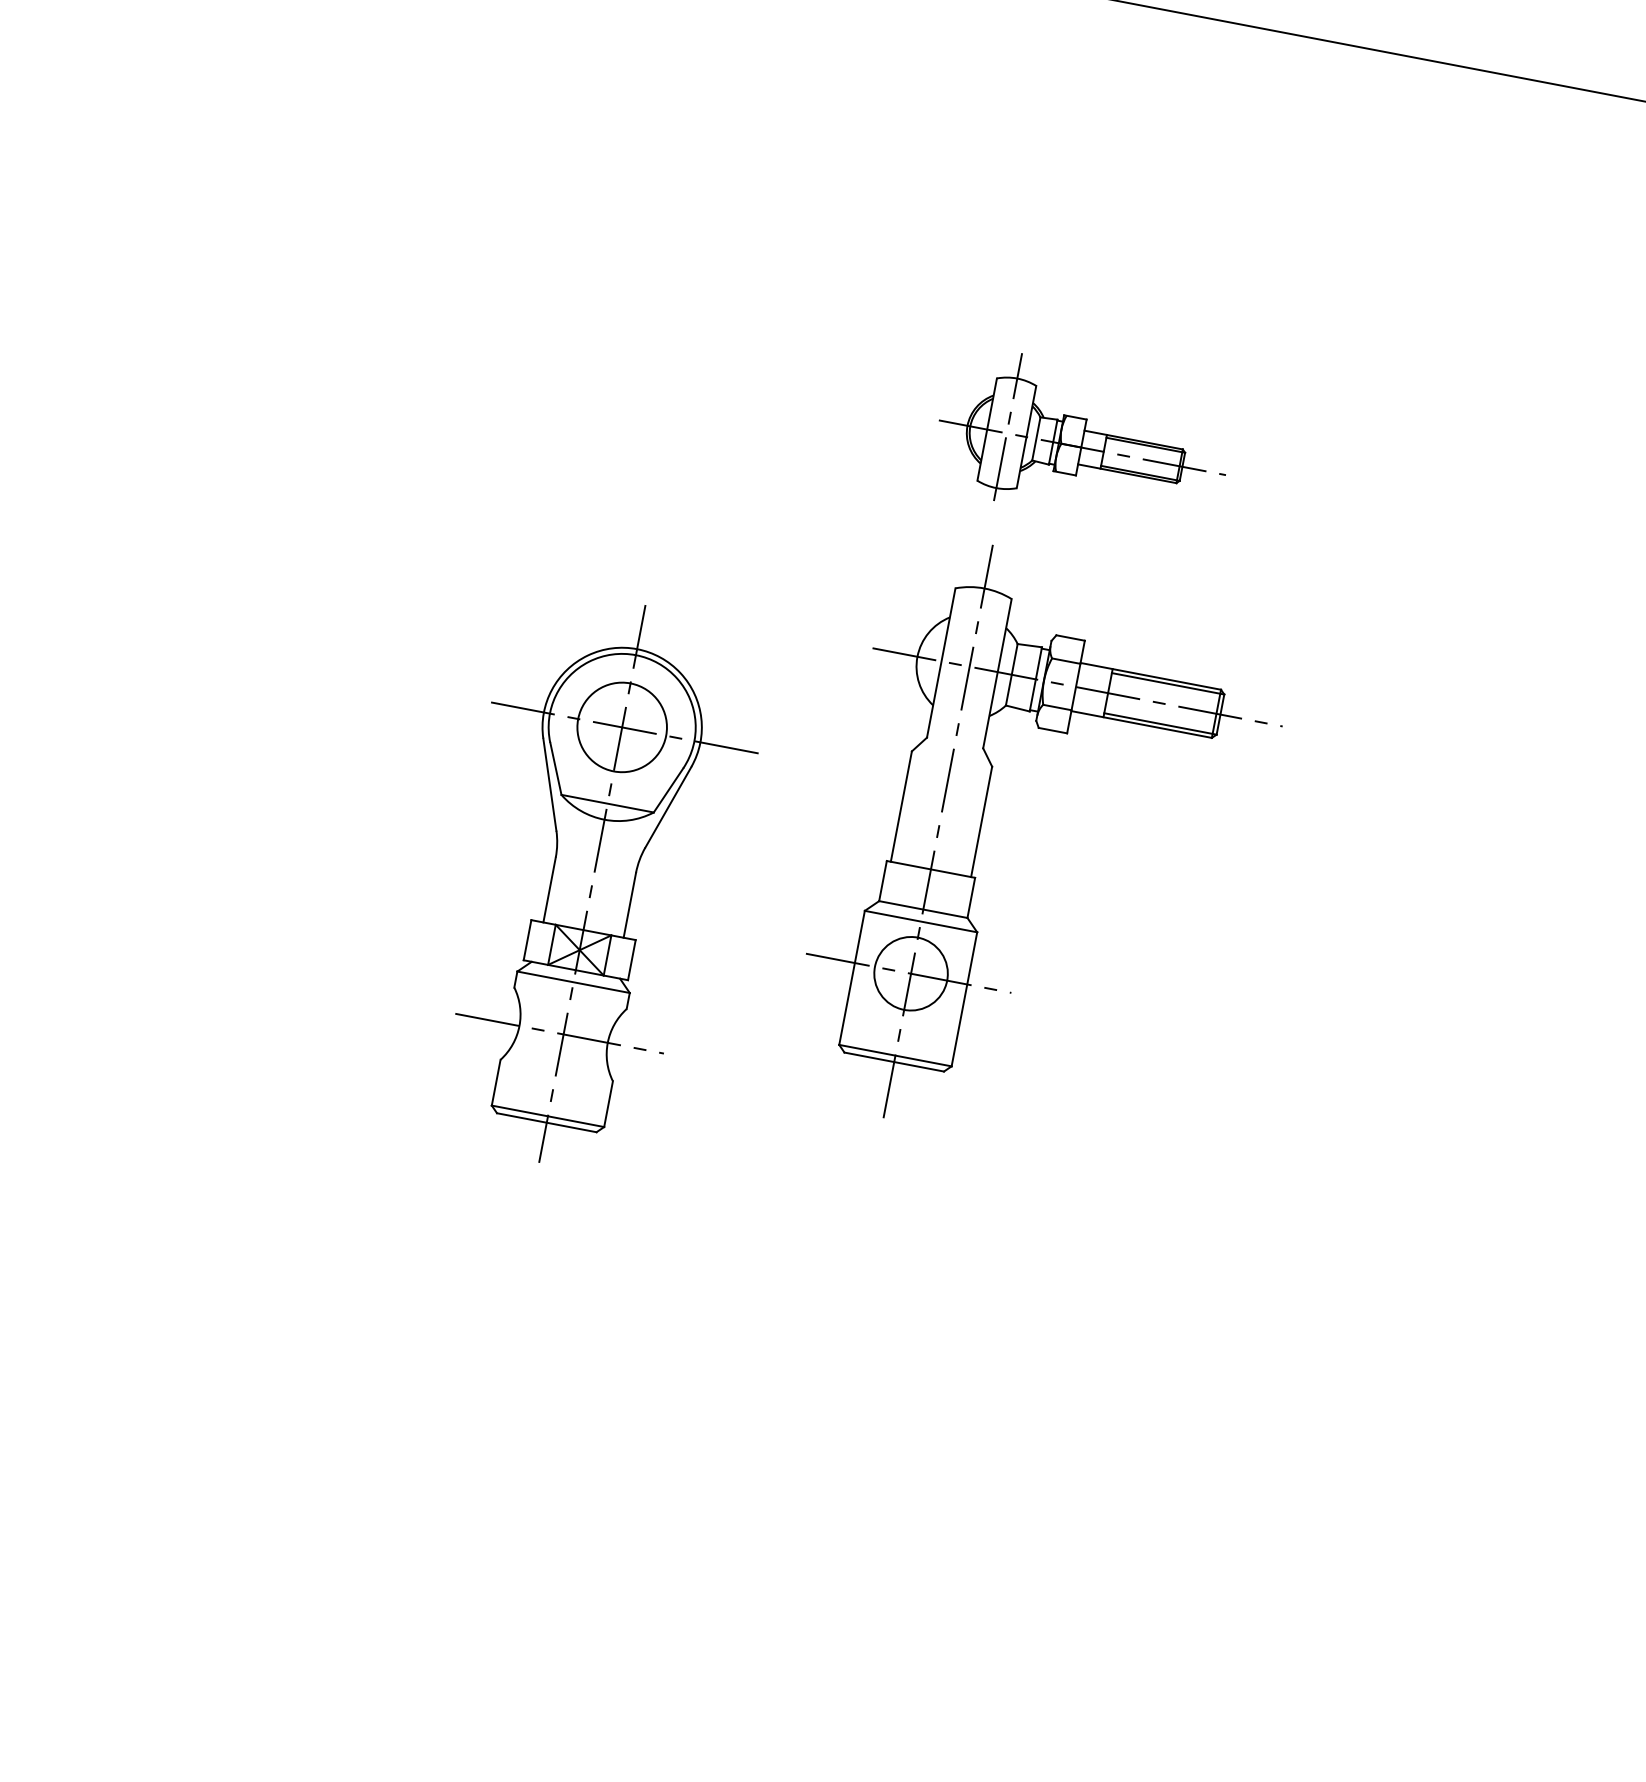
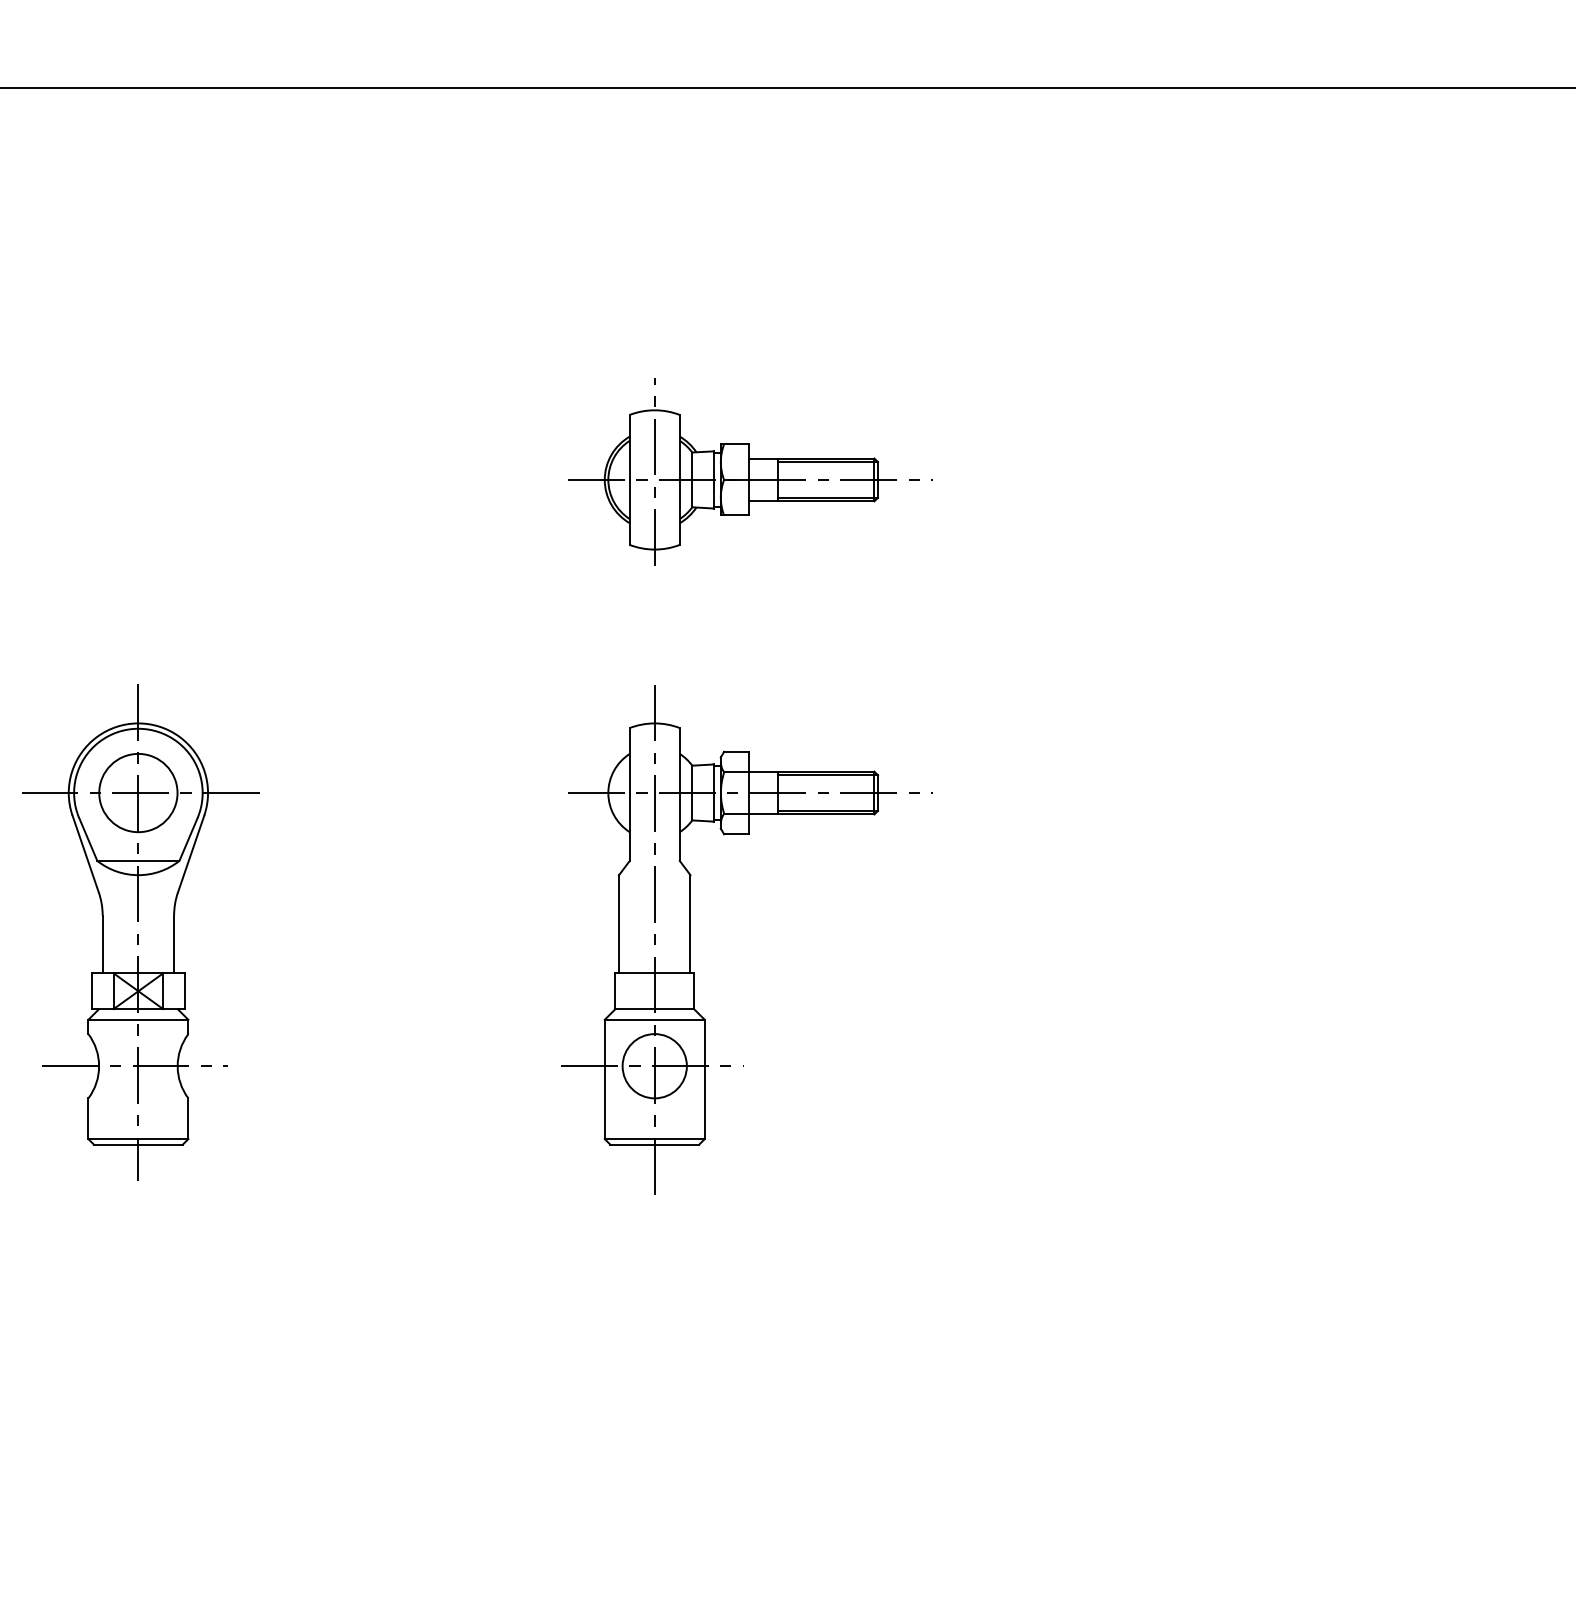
part: (1083, 440) -> (750, 471), size x1.43
part: (978, 838) -> (690, 939), moved
part: (594, 884) -> (140, 932), moved

